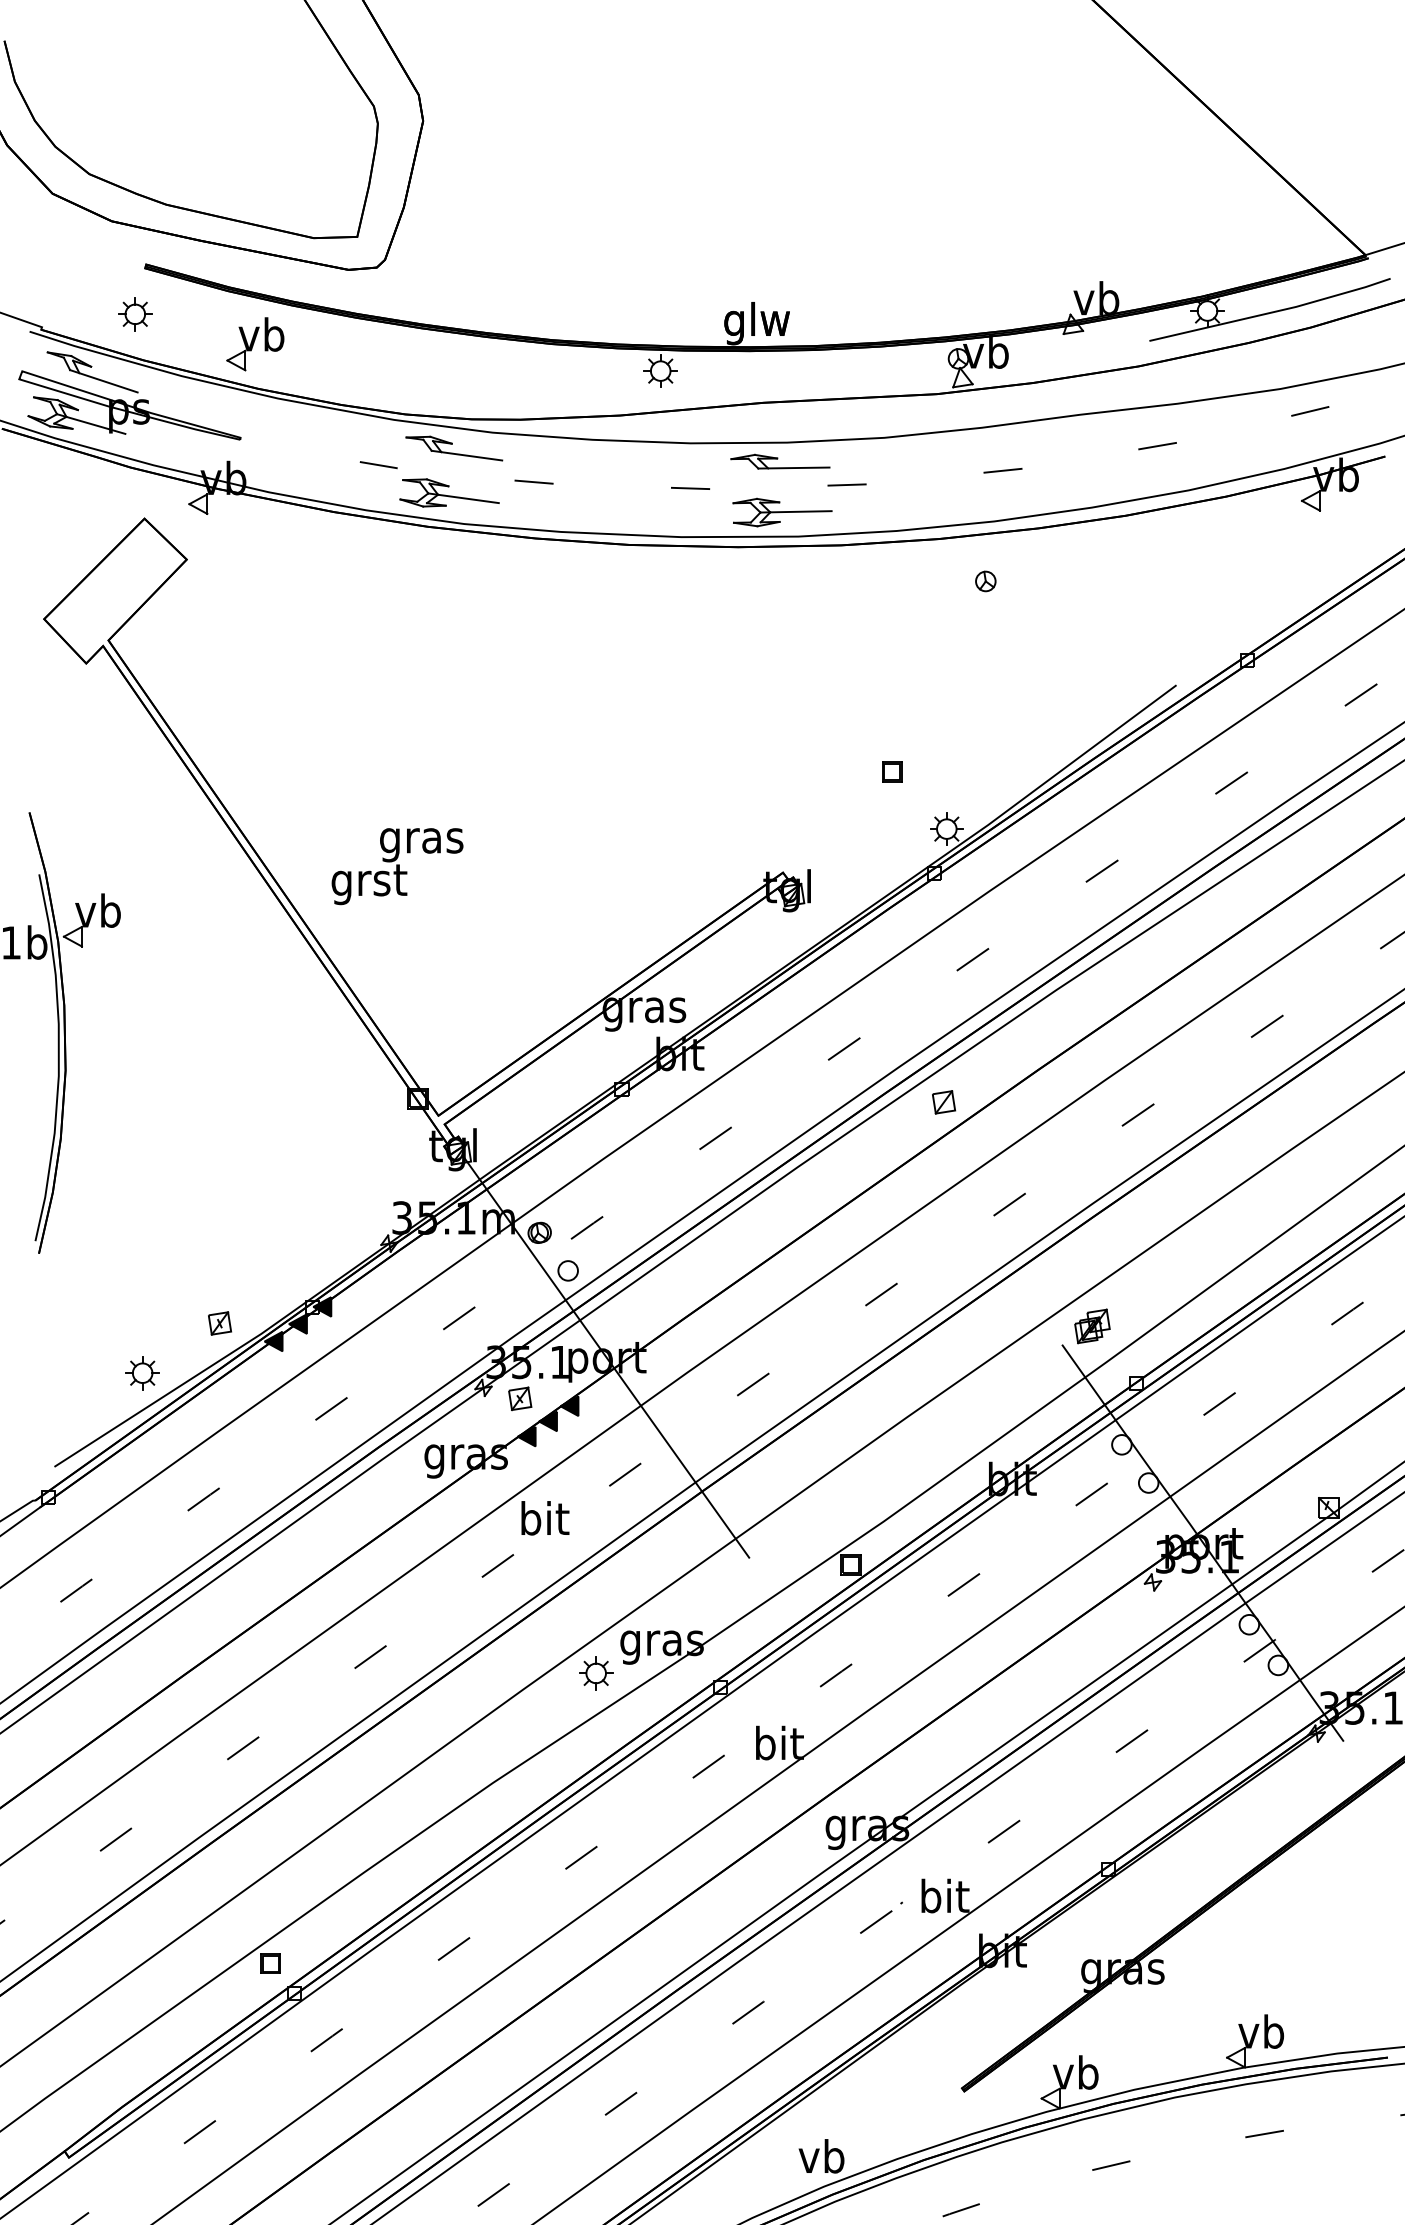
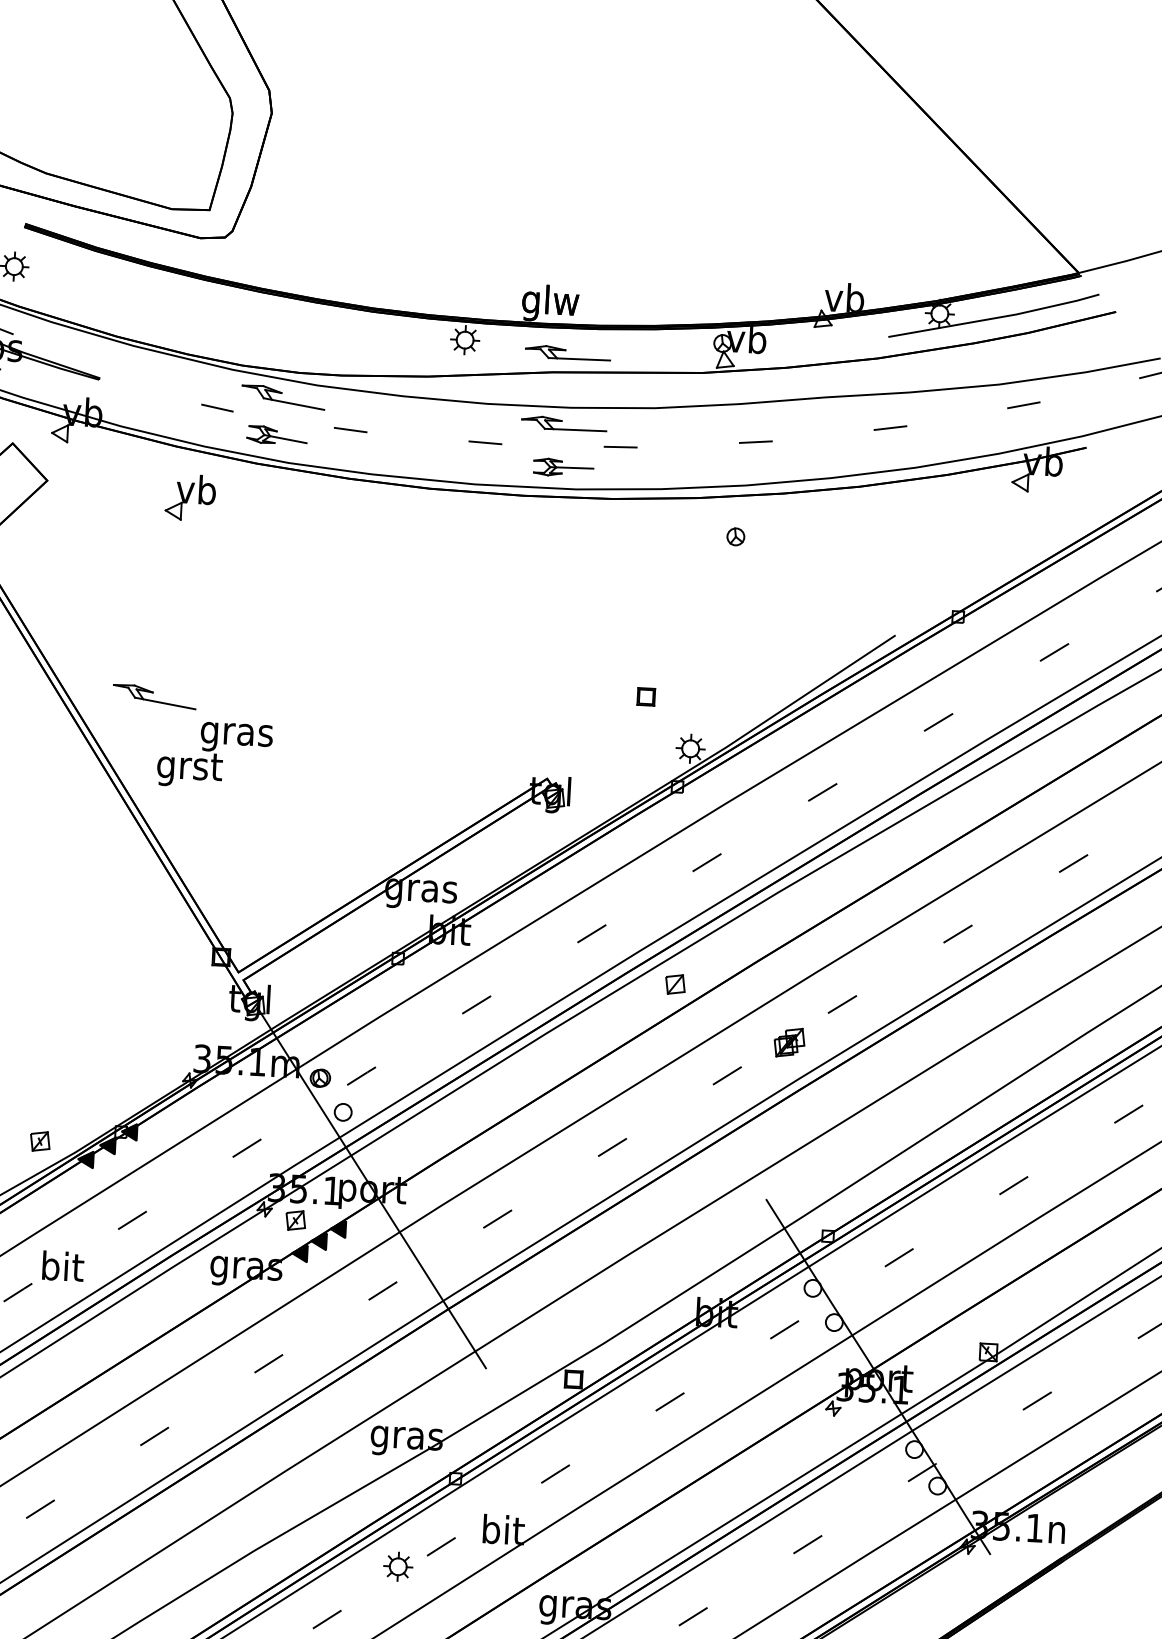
part: (255, 344) -> (190, 497), moved
part: (780, 379) -> (568, 352), added
part: (449, 492) -> (277, 435), size x0.7
part: (782, 512) -> (563, 467), size x0.7
part: (324, 802) -> (154, 696), added
part: (1092, 1326) -> (789, 1042), moved
text: (545, 1518) -> (63, 1266), moved
part: (596, 1673) -> (398, 1566), moved

